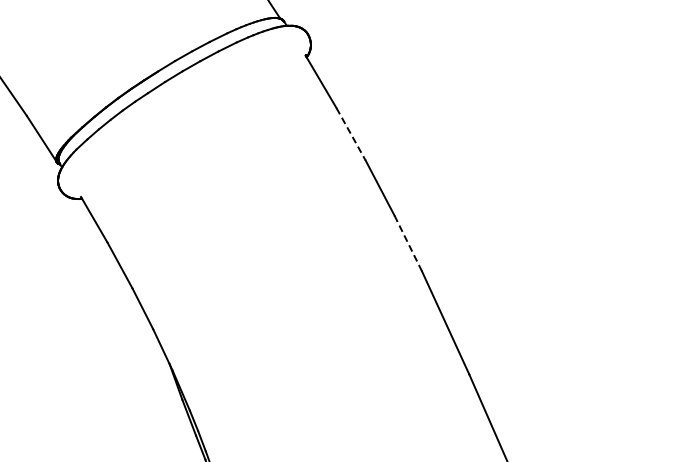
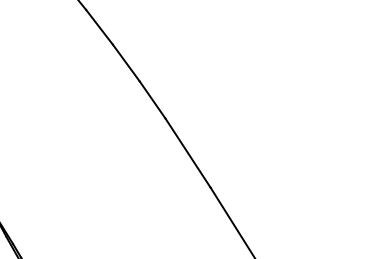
line: (351, 134) -> (99, 27), dashed -> solid
line: (408, 243) -> (152, 99), dashed -> solid

